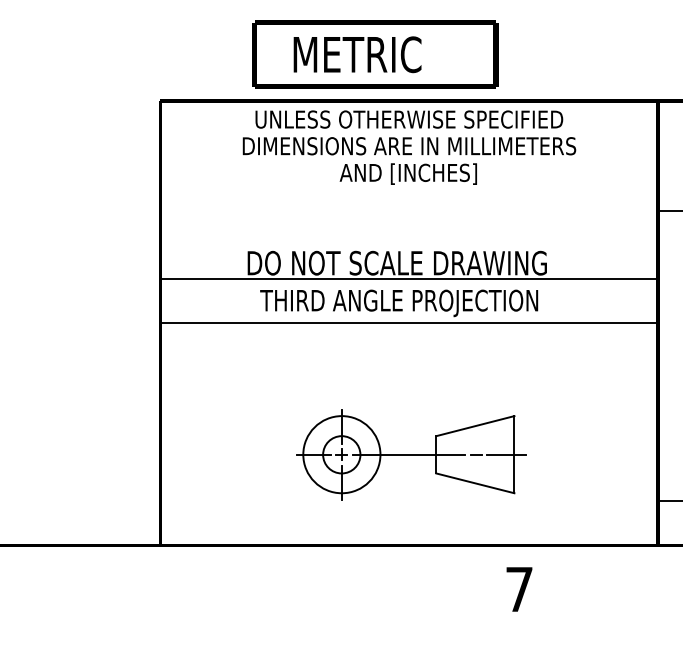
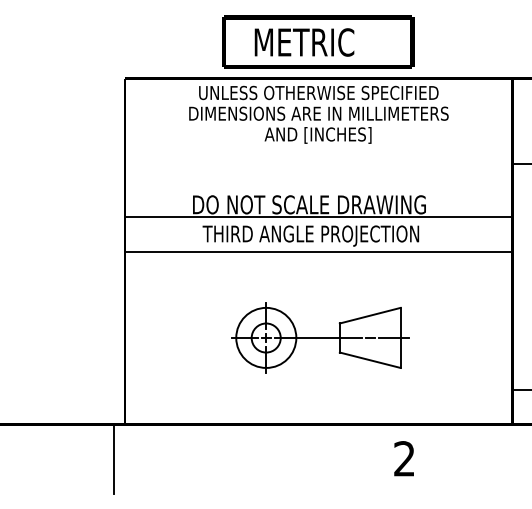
text: (375, 53) -> (318, 41), moved
part: (411, 454) -> (320, 337), moved
line: (145, 588) -> (113, 458), added
text: (519, 588) -> (404, 458), 7 -> 2

